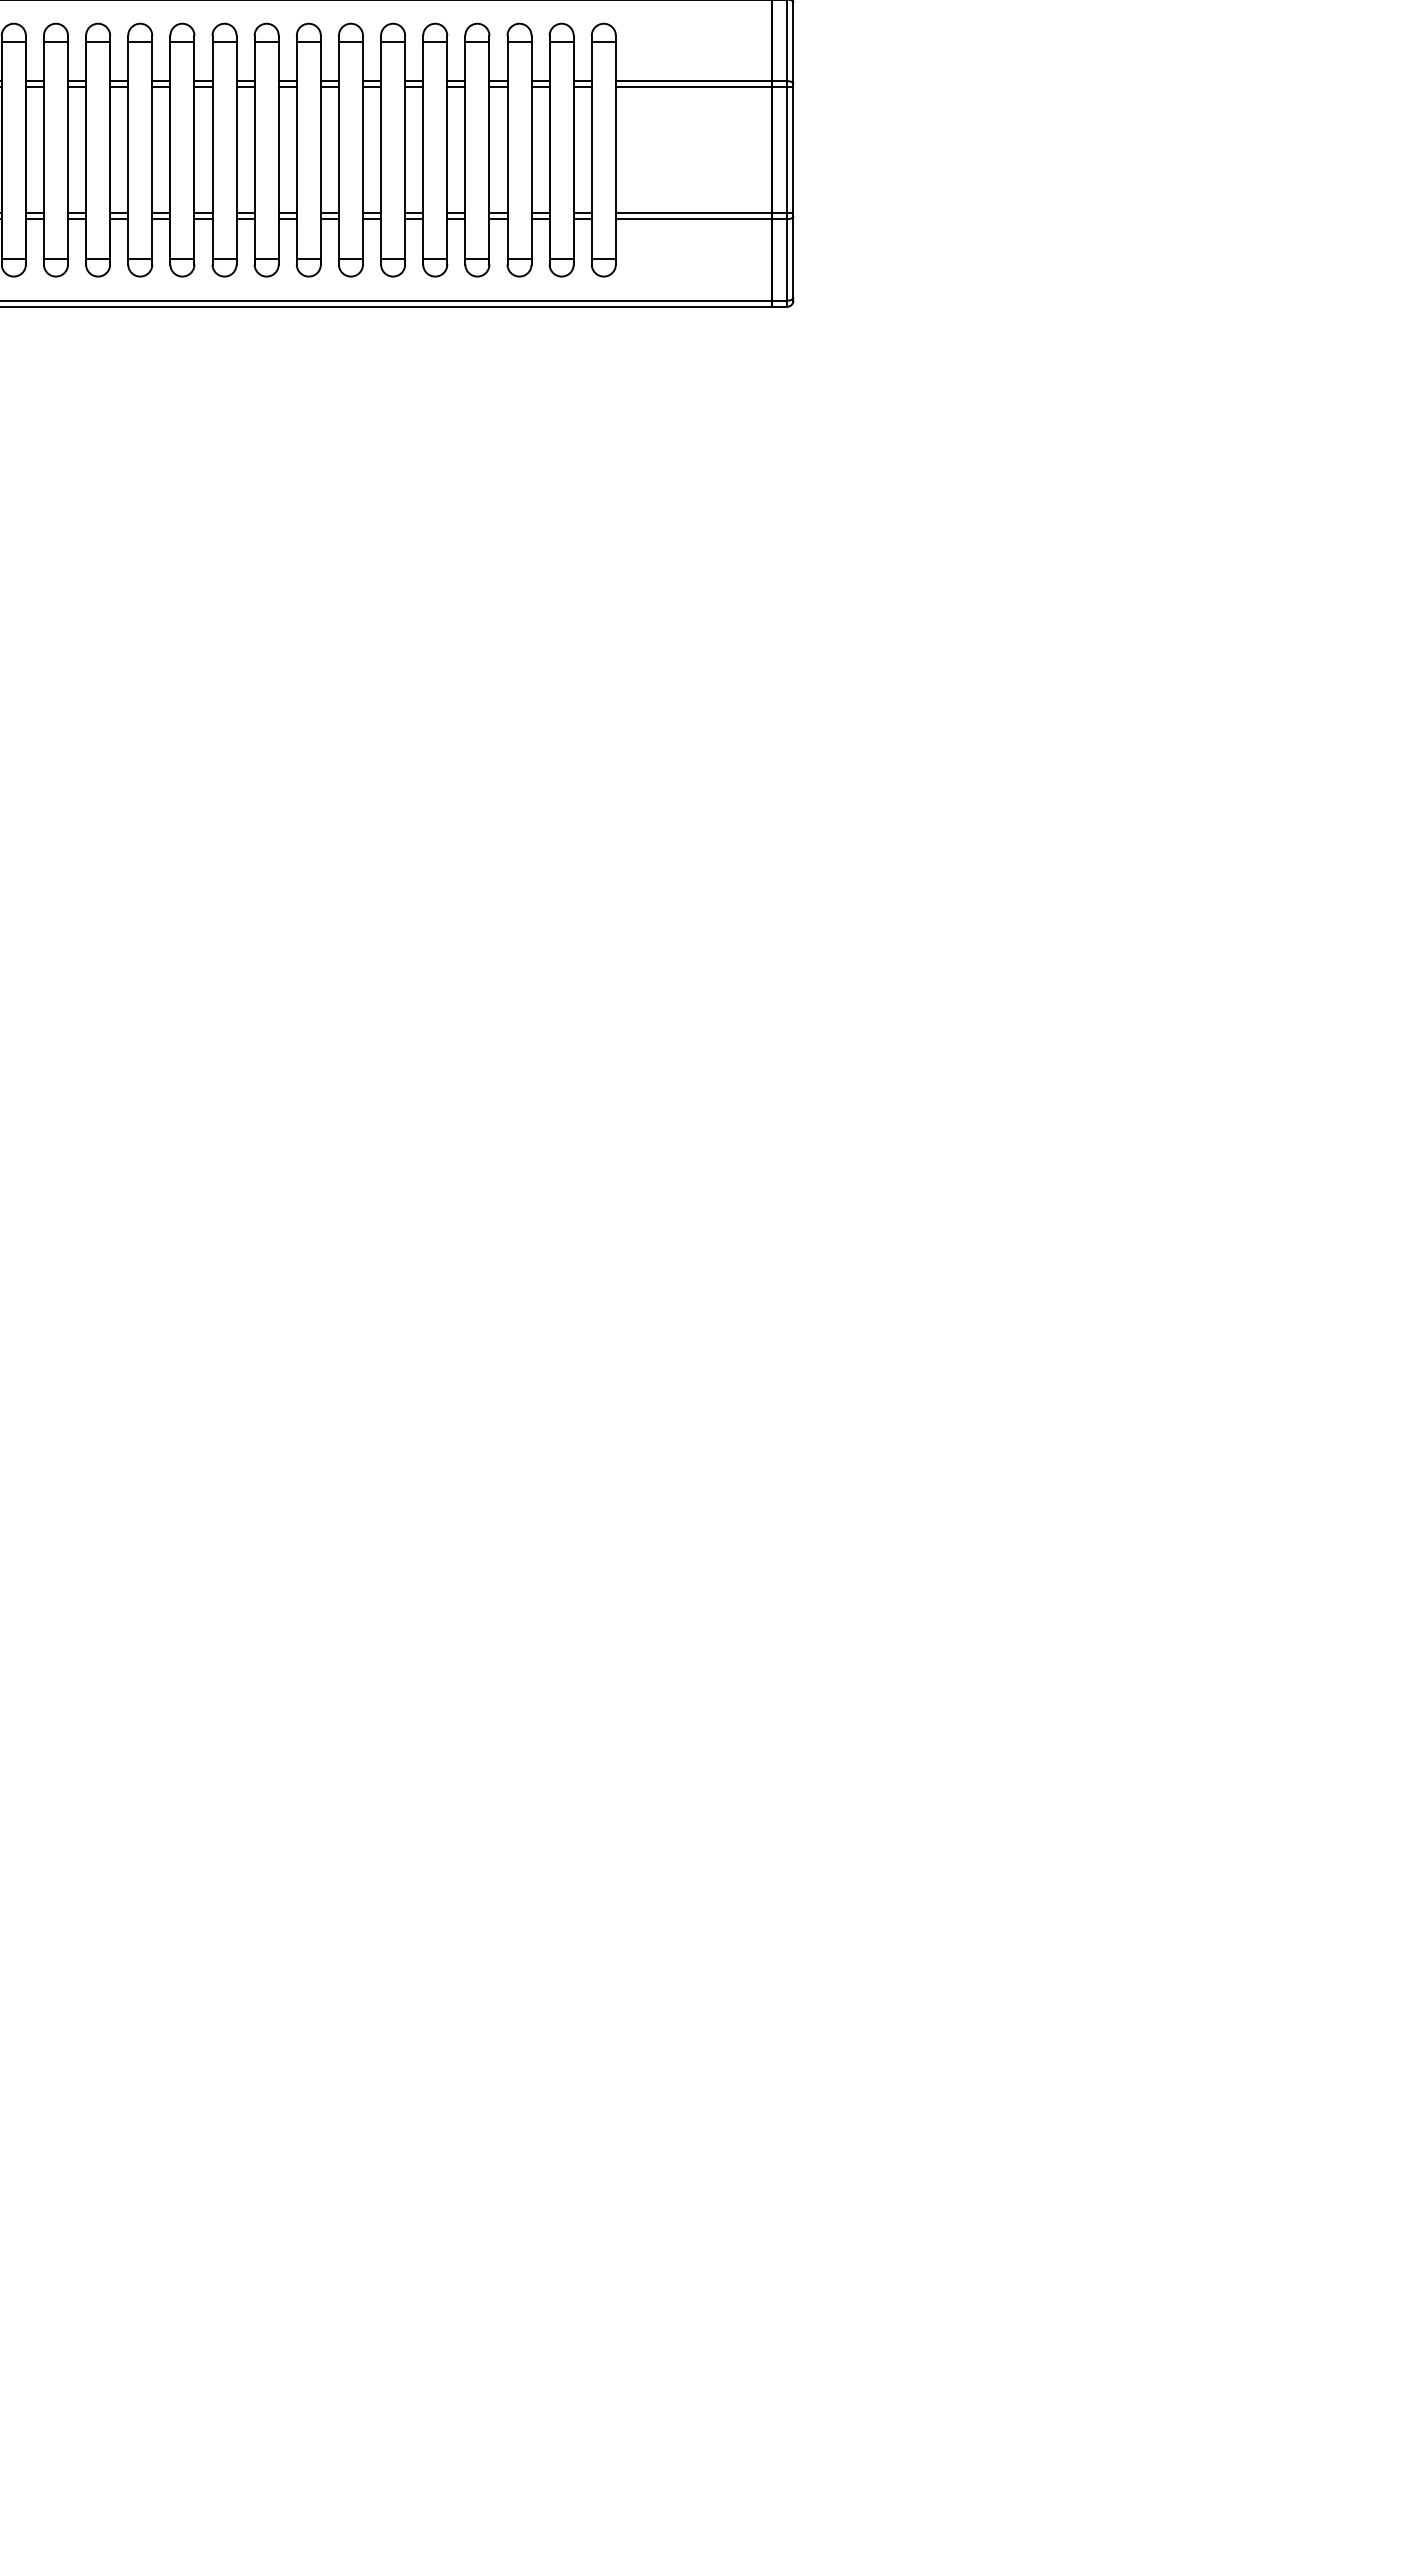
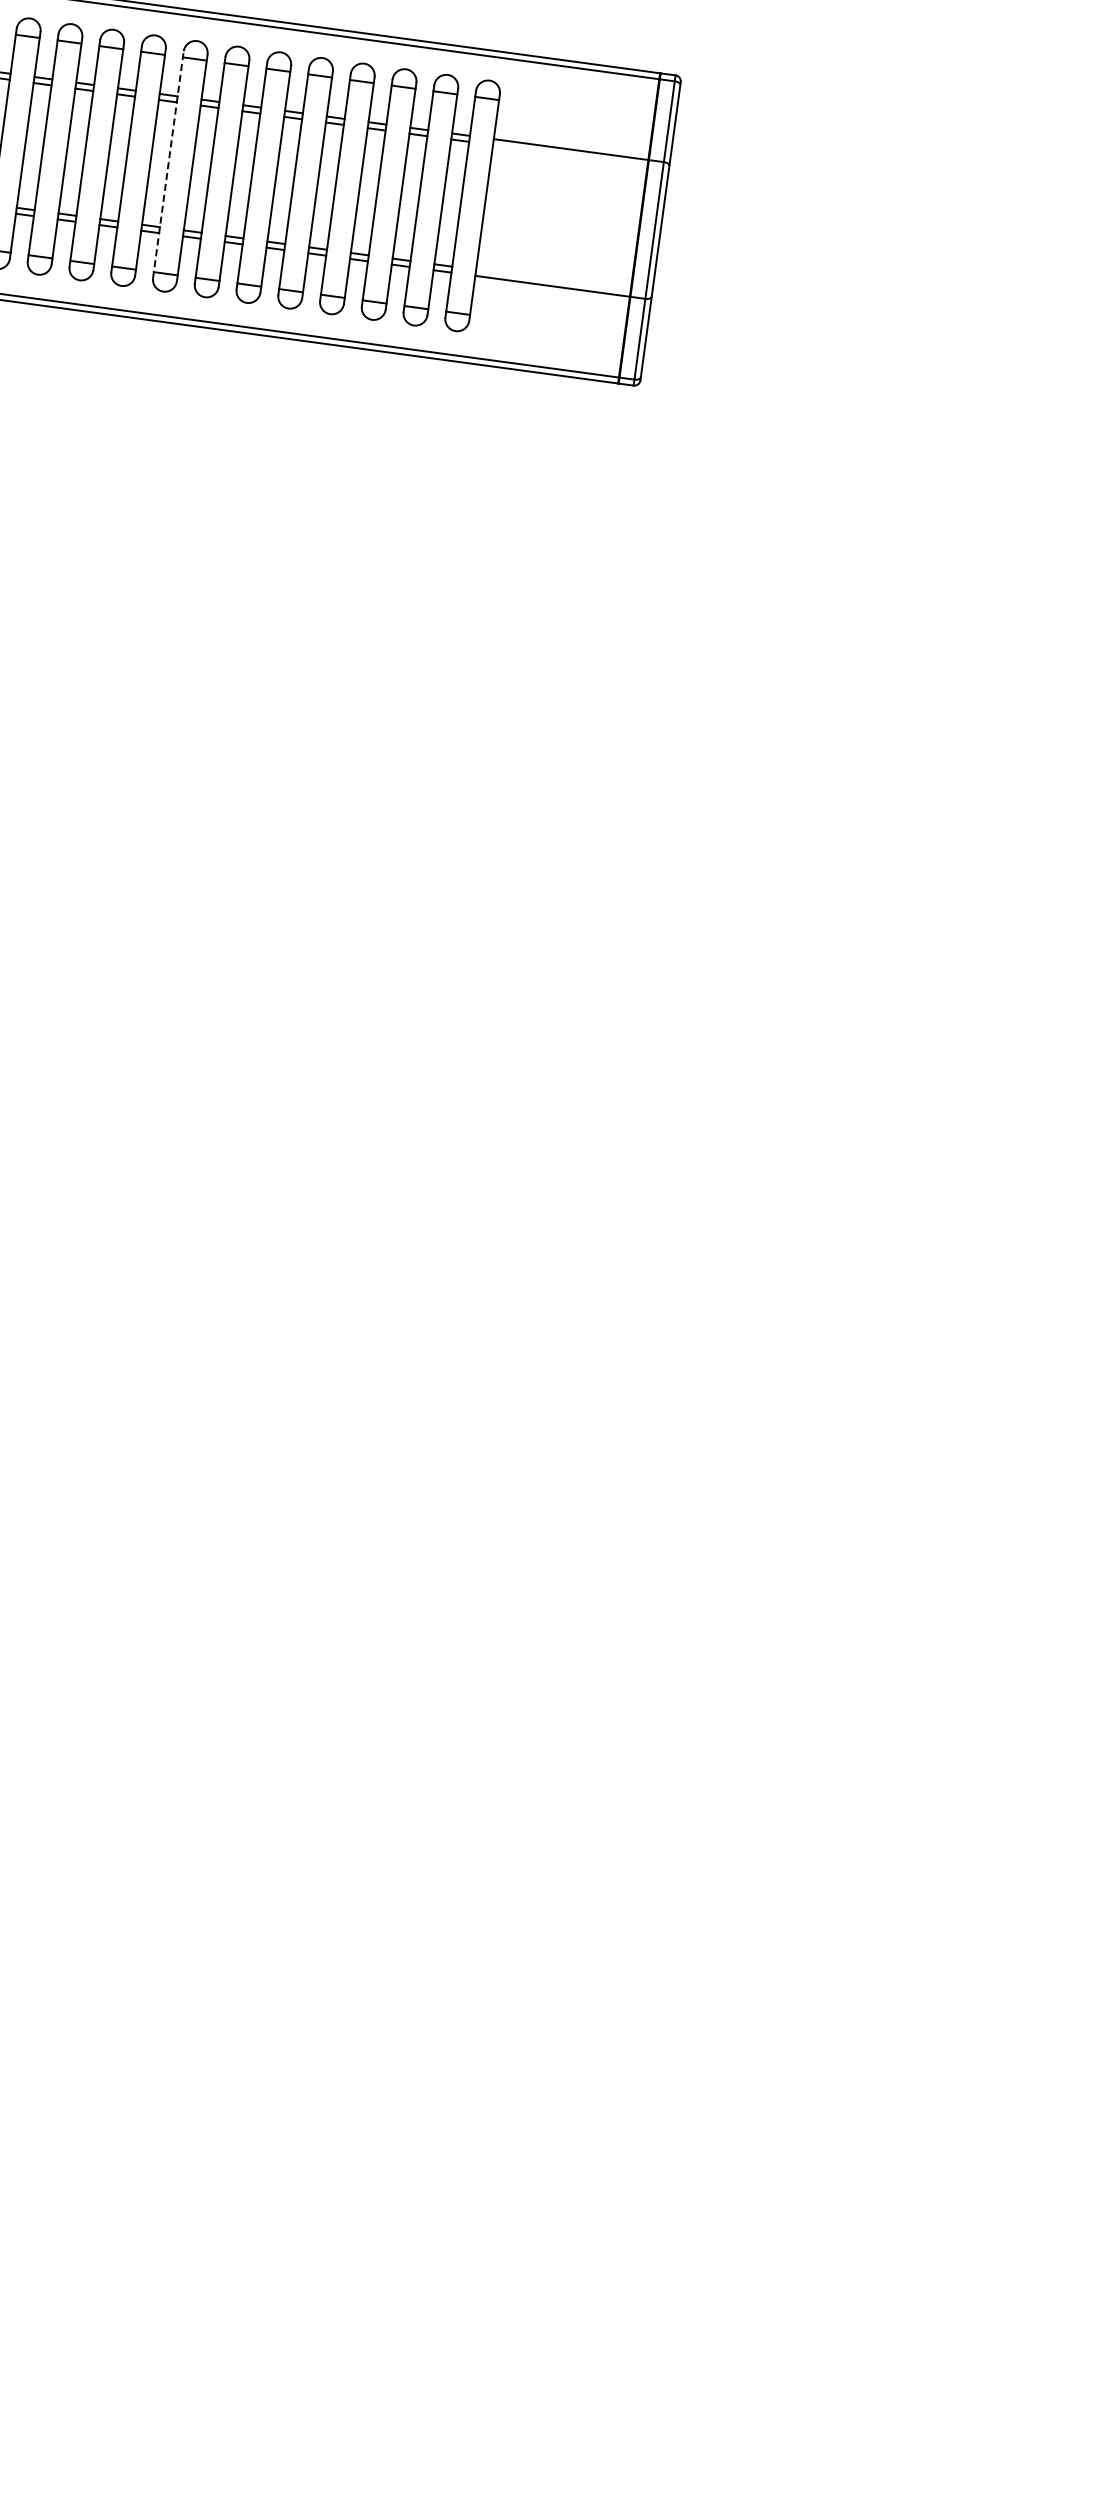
line: (704, 87) -> (580, 157), removed
line: (296, 149) -> (168, 164), solid -> dashed
line: (704, 213) -> (563, 282), removed

